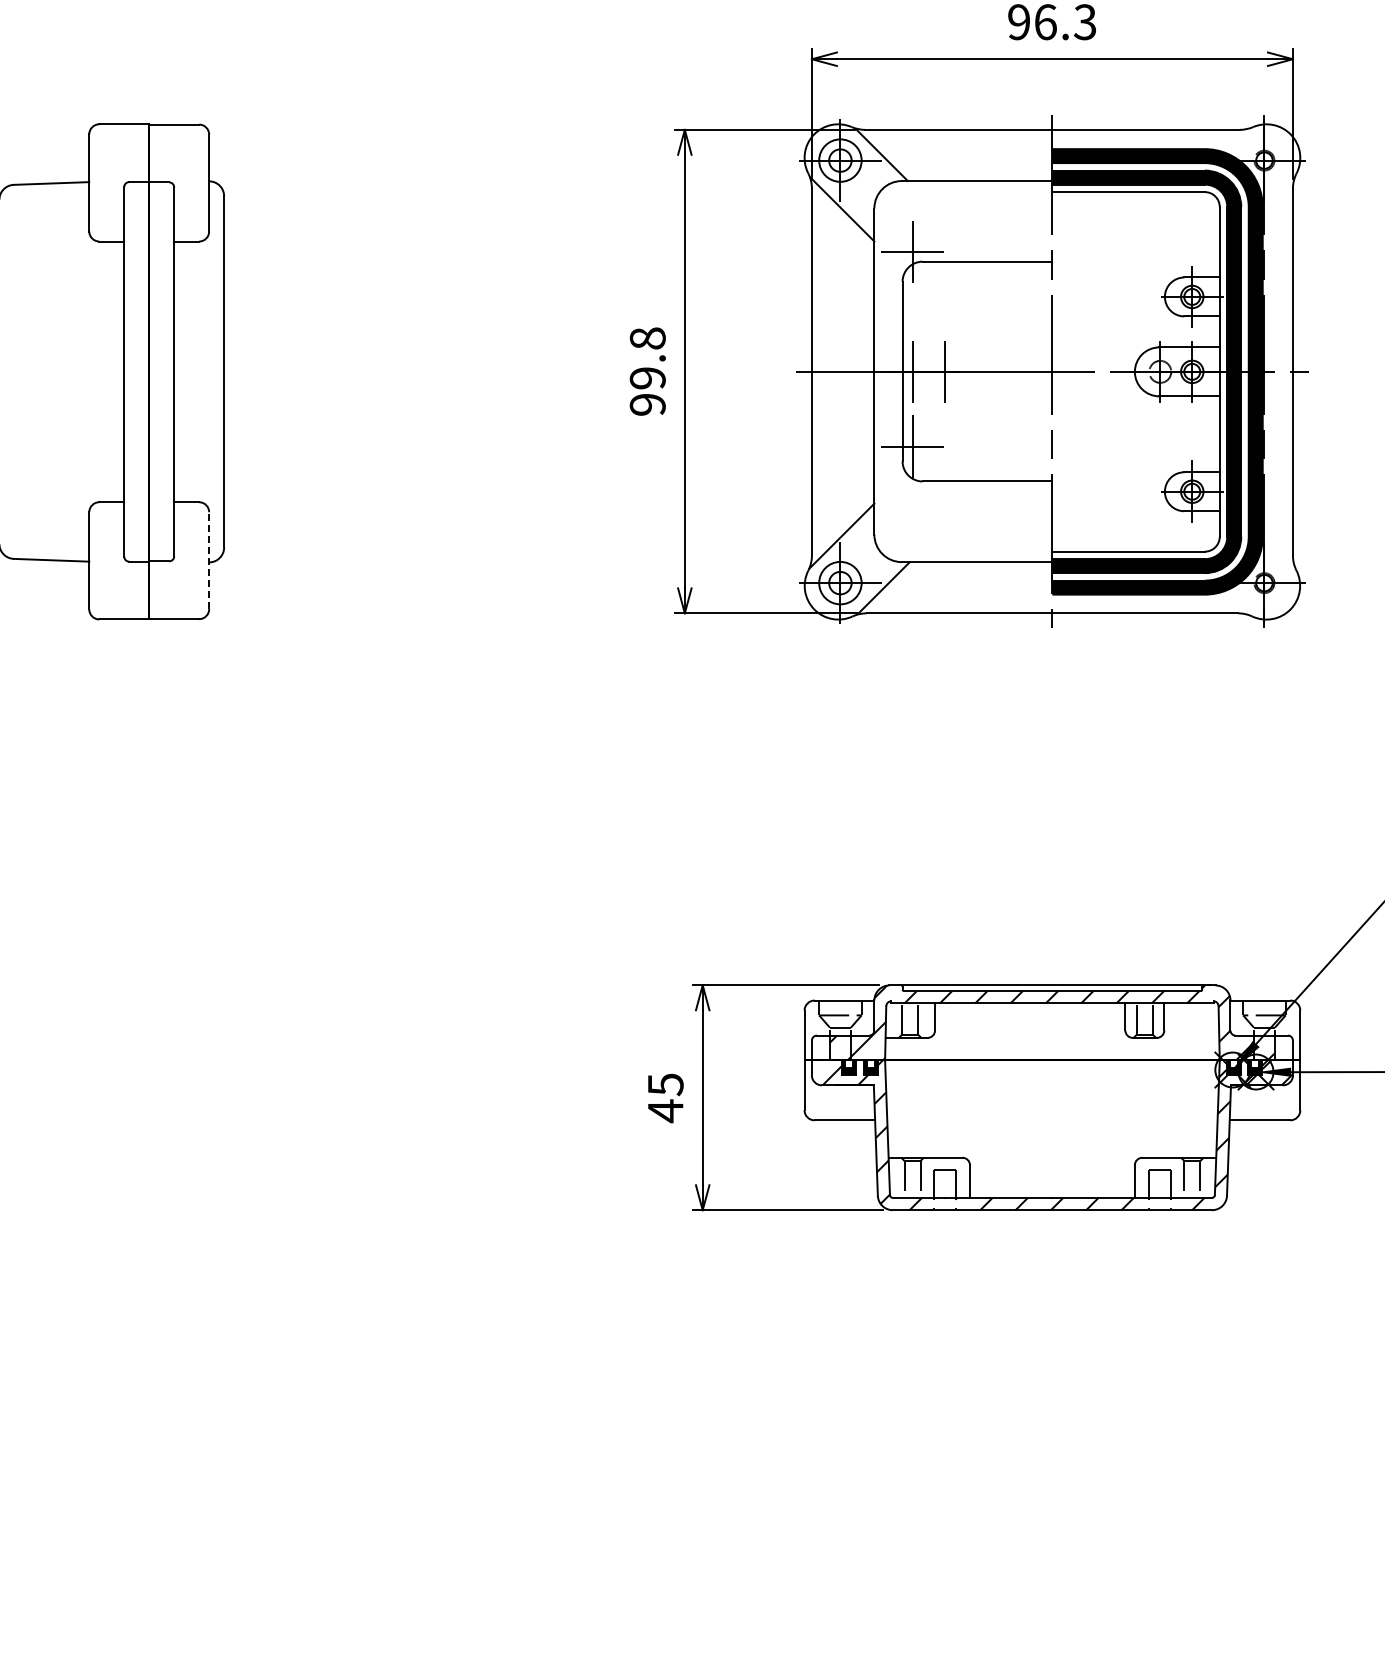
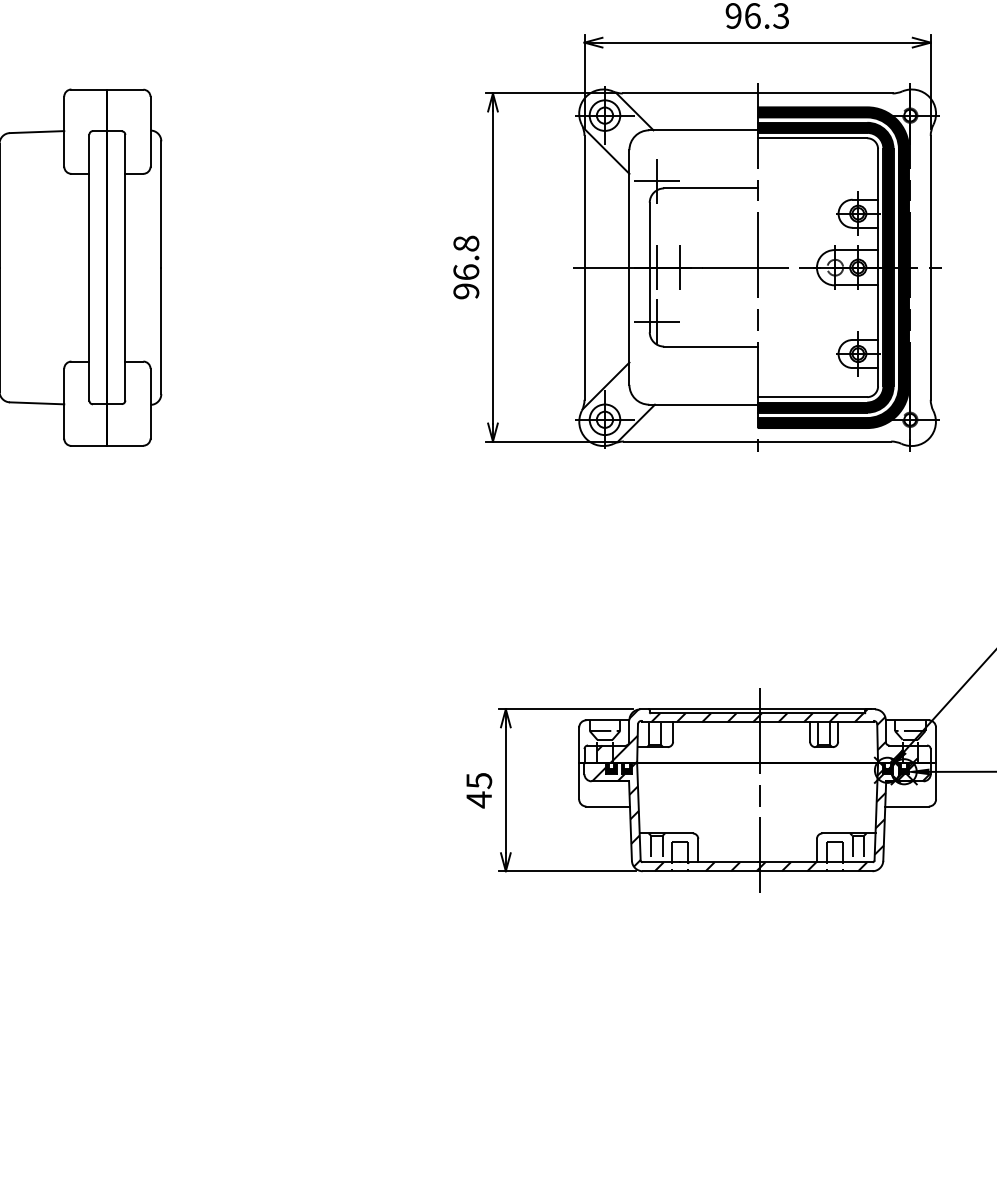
text: (647, 378) -> (466, 272), 99.8 -> 96.8
line: (209, 560) -> (150, 403), dashed -> solid
line: (1055, 1097) -> (759, 790), added

